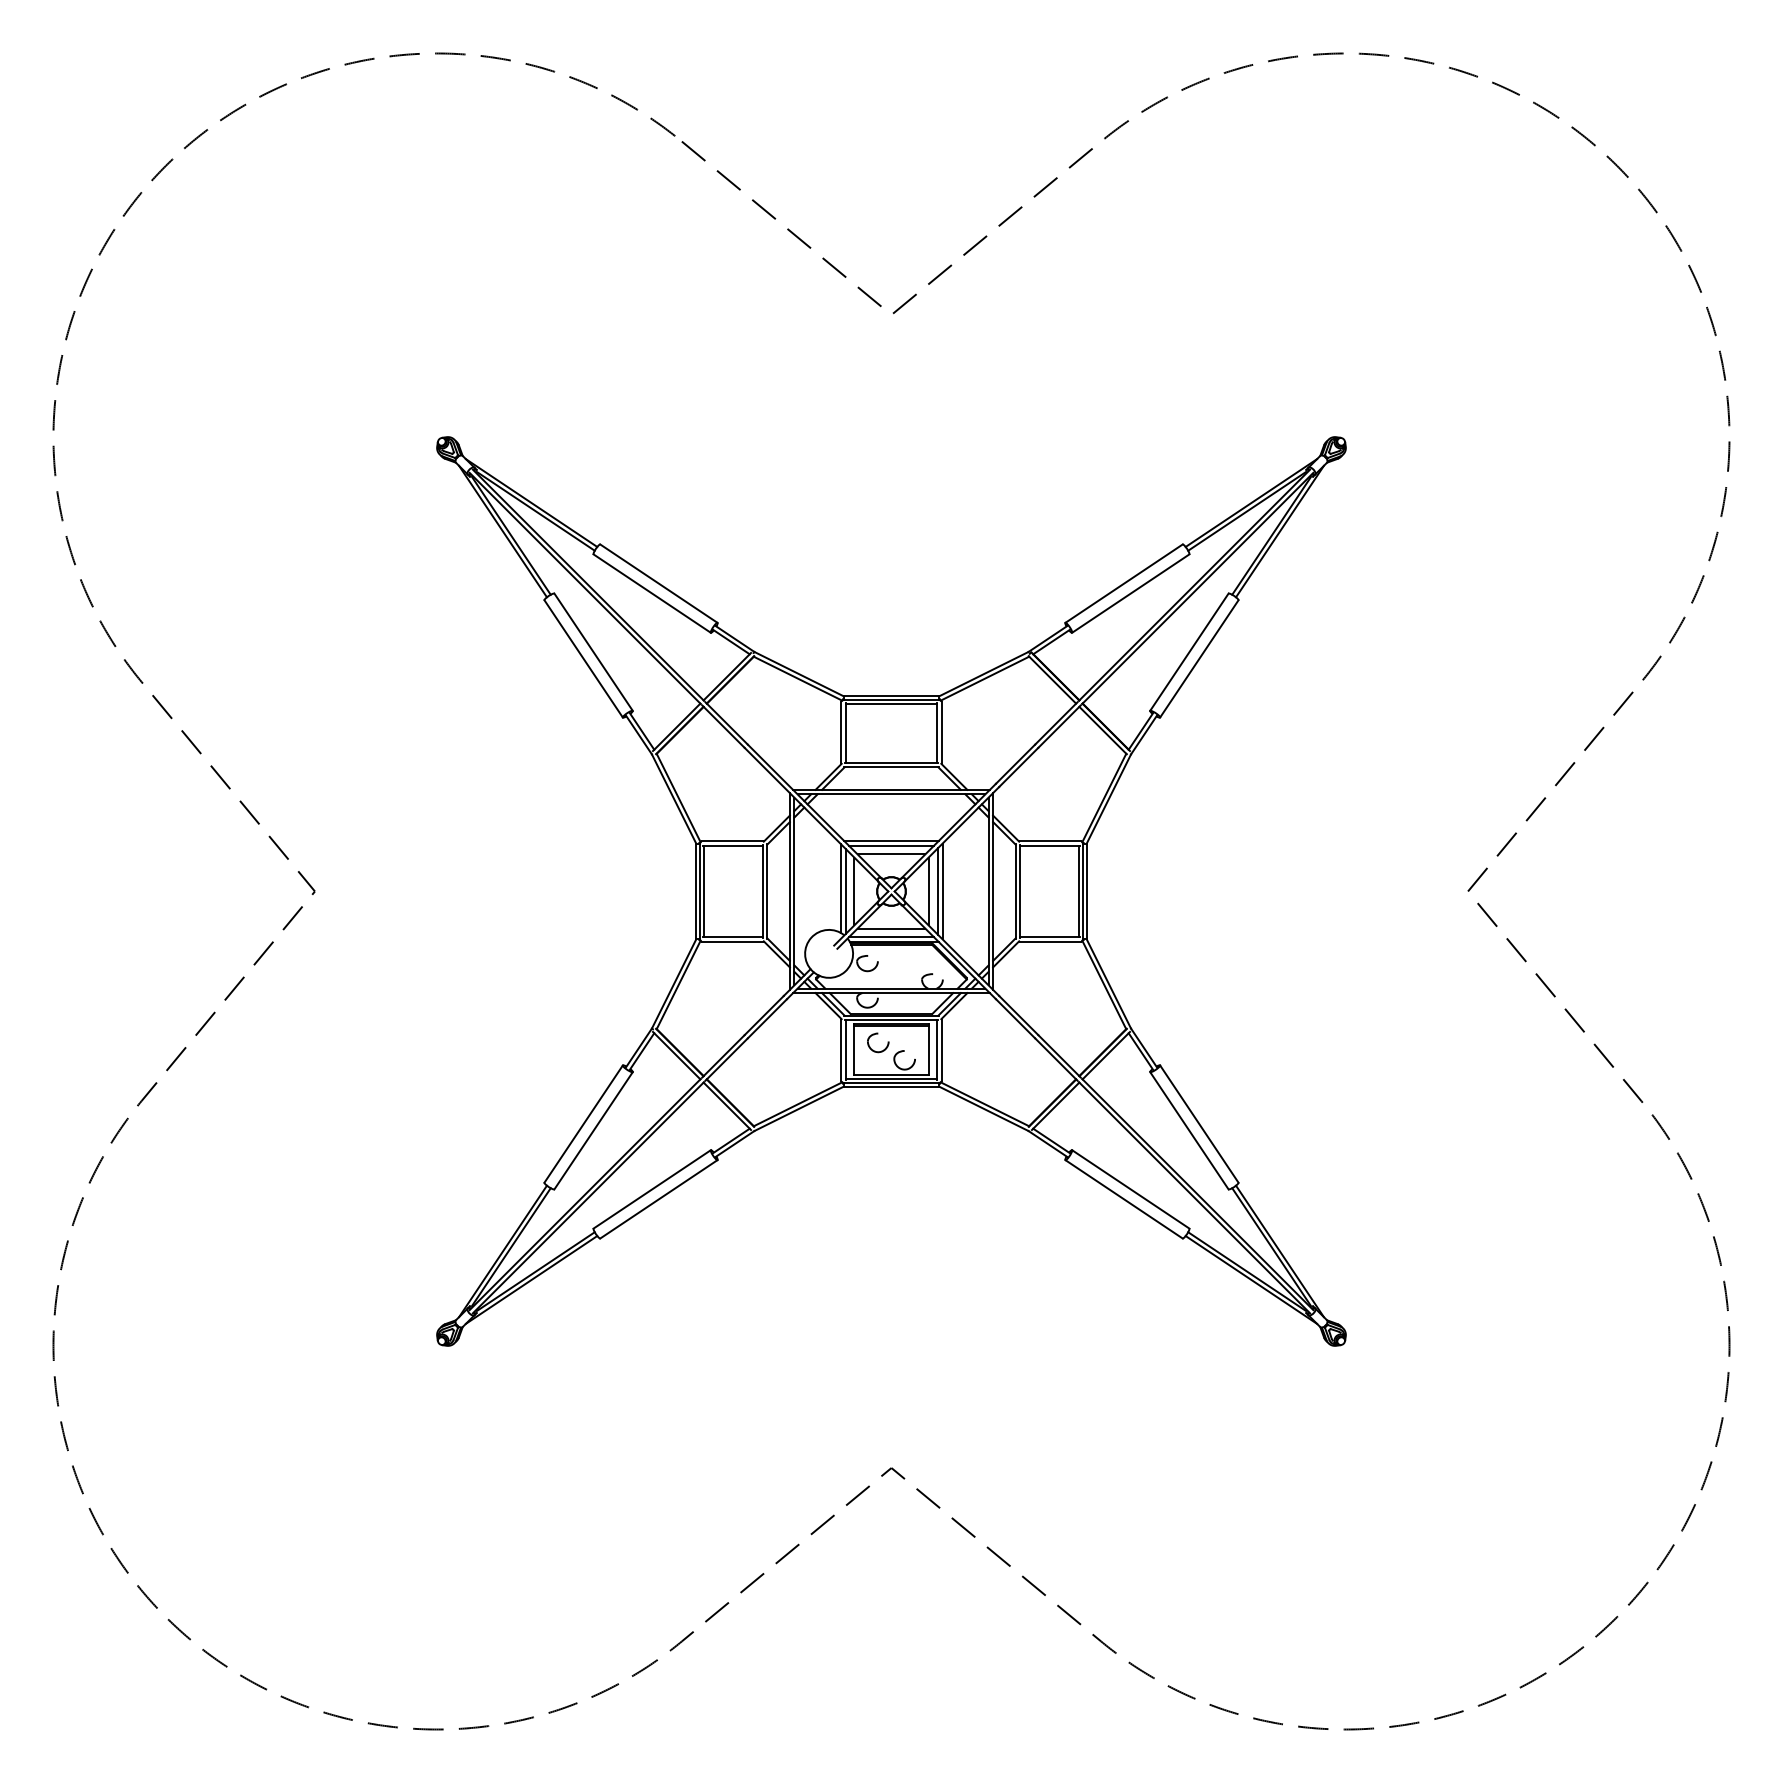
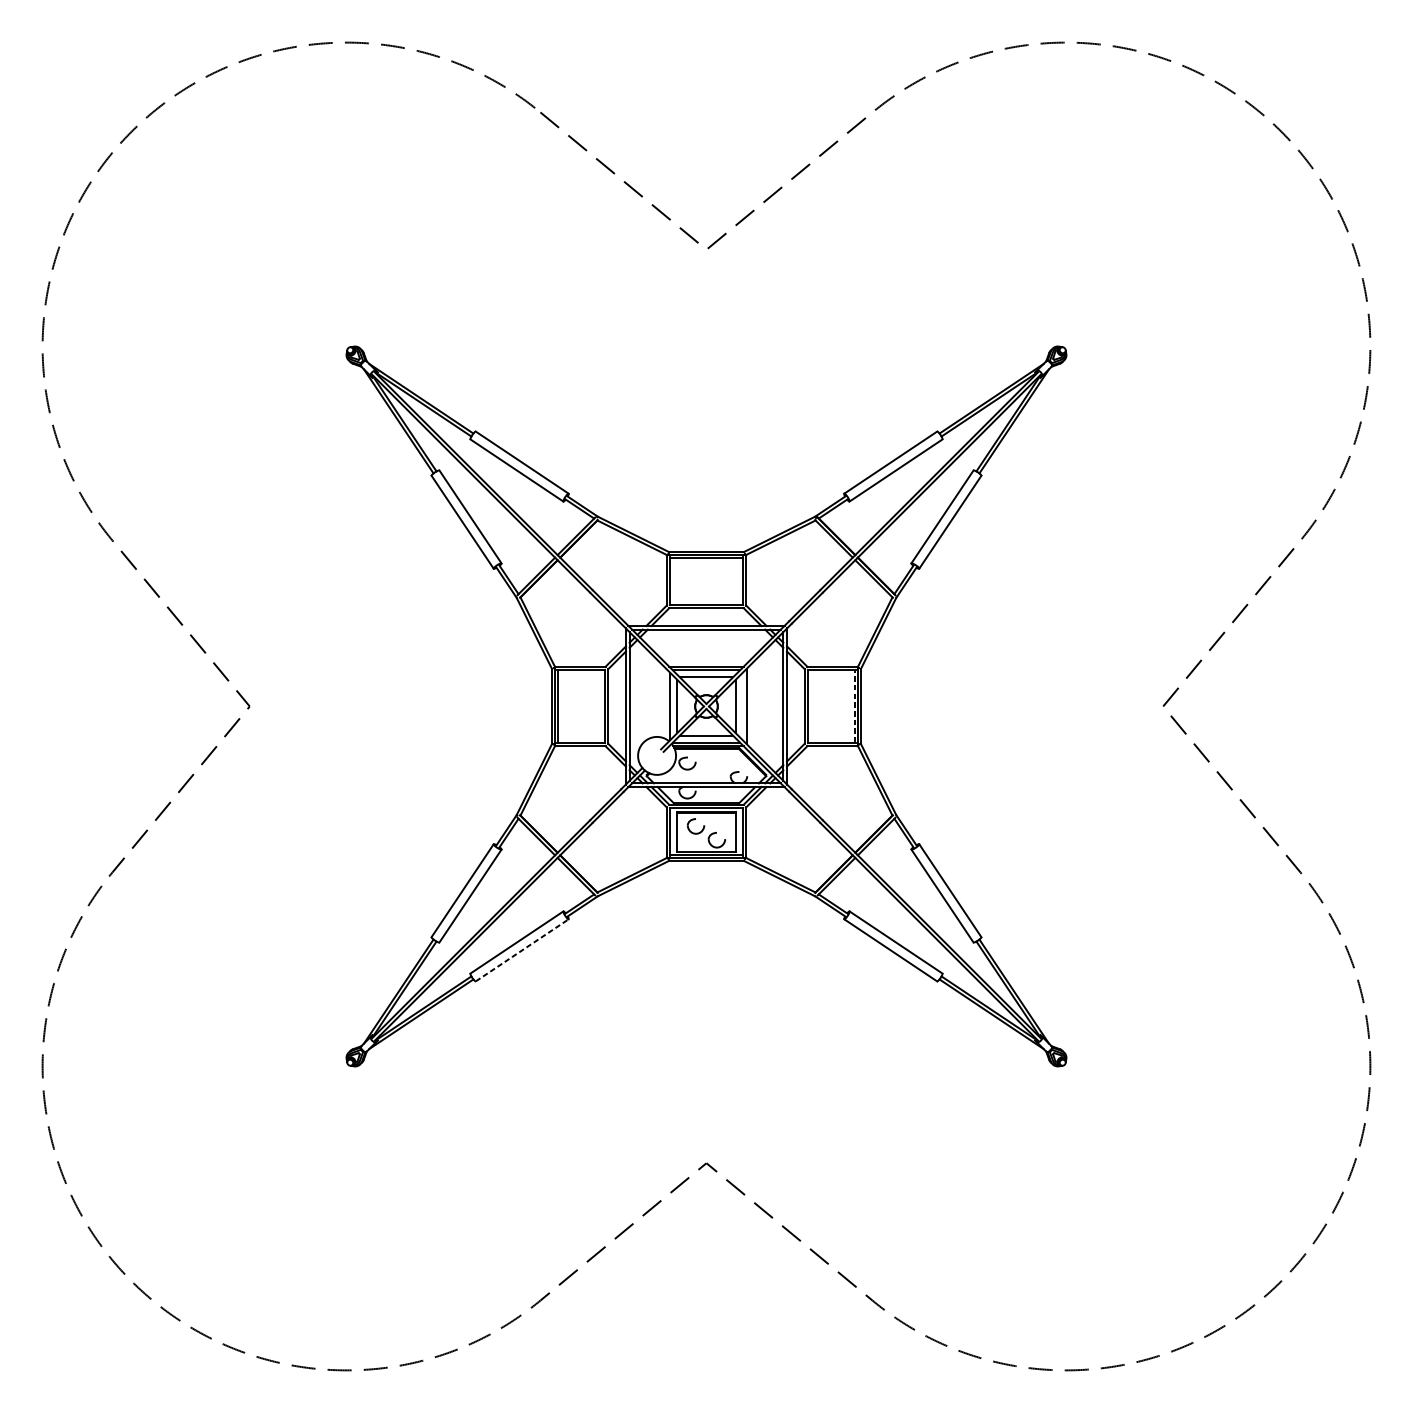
line: (841, 888) -> (666, 704), removed
line: (938, 891) -> (743, 706), removed
line: (1078, 891) -> (854, 706), solid -> dashed
line: (658, 1199) -> (521, 950), solid -> dashed

